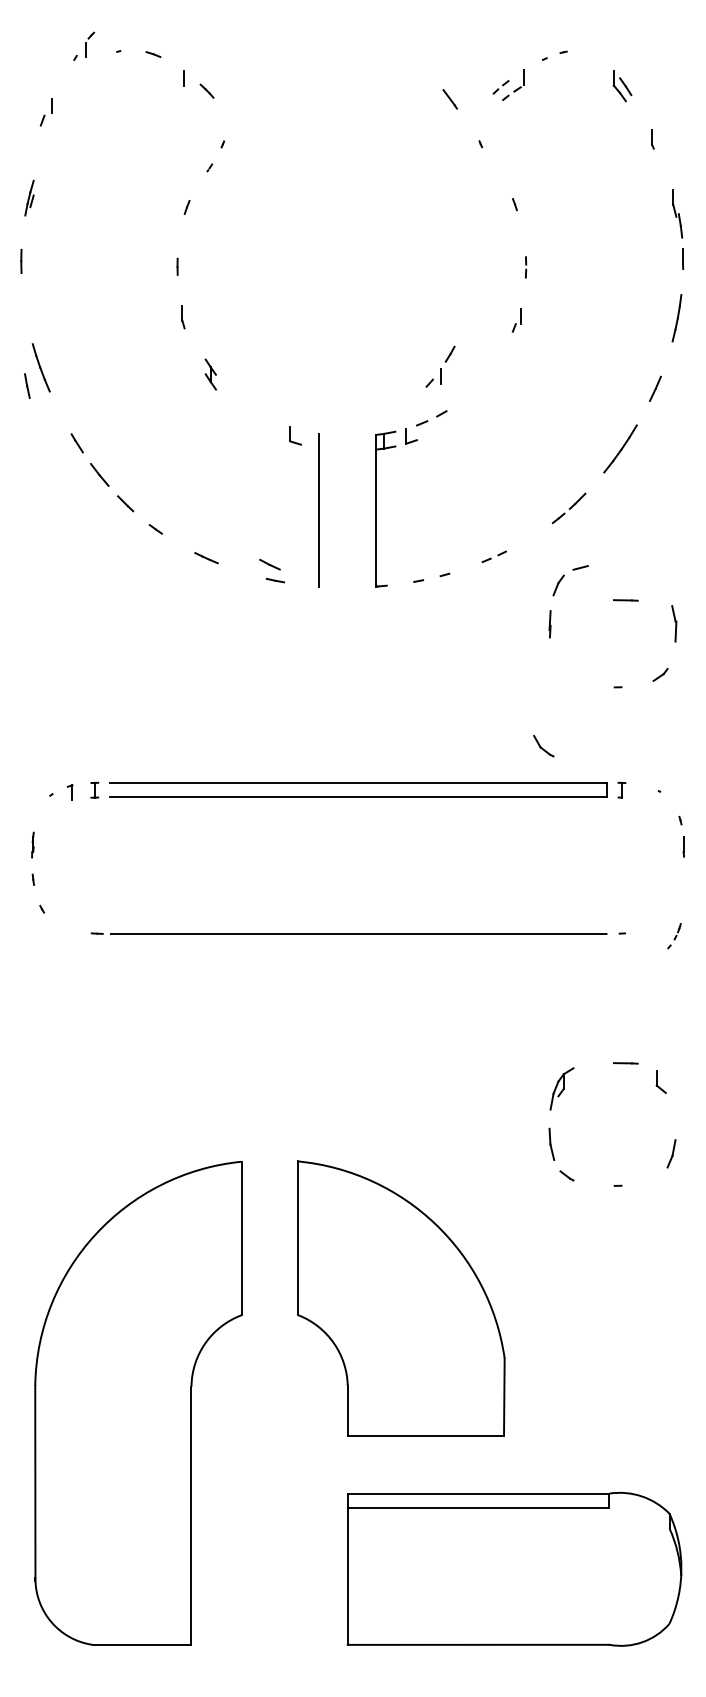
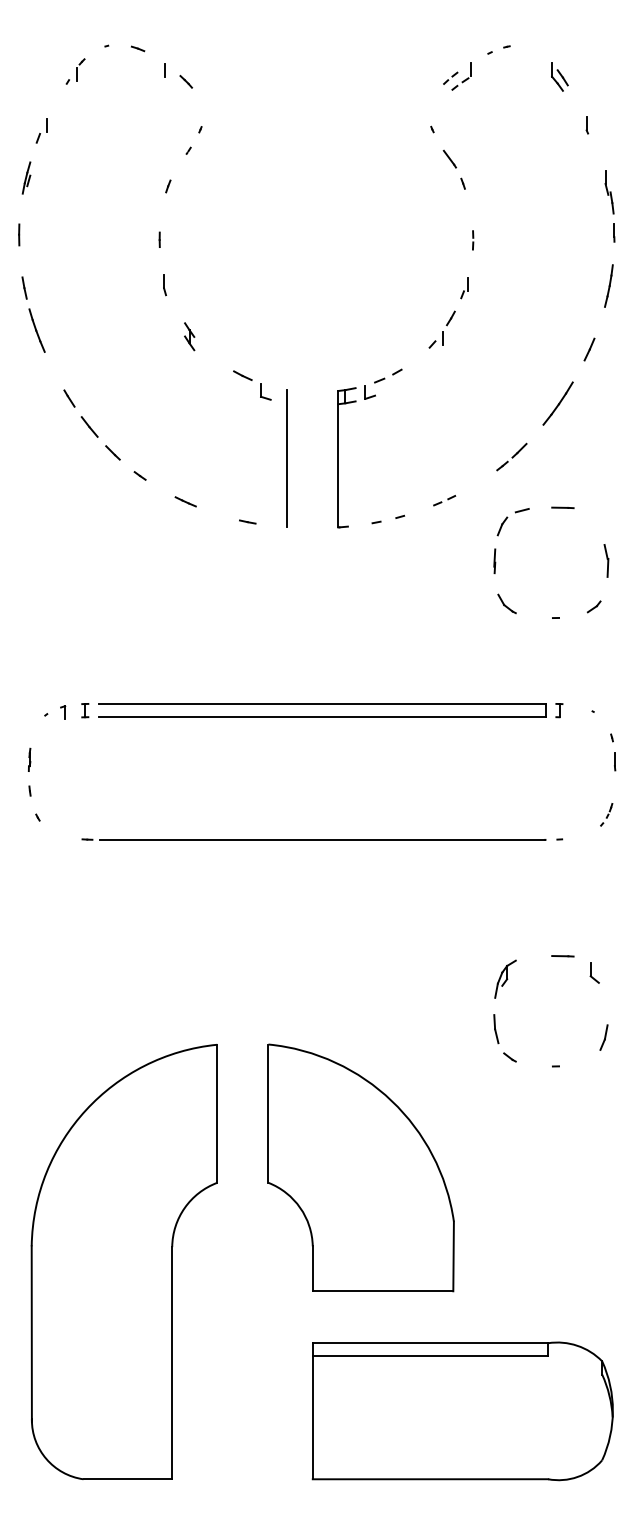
part: (83, 46) -> (75, 71), moved
line: (449, 98) -> (449, 158), moved
part: (46, 111) -> (41, 130), moved
part: (439, 366) -> (441, 329), moved
line: (27, 385) -> (24, 287), moved
line: (269, 564) -> (242, 375), moved
line: (625, 600) -> (562, 507), moved
part: (543, 745) -> (506, 603), moved
part: (674, 935) -> (606, 814), moved

